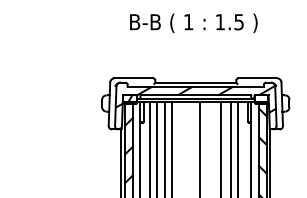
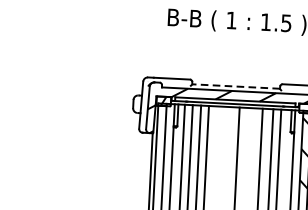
line: (195, 82) -> (235, 86), solid -> dashed
hatch: (128, 150) -> (159, 156), removed

